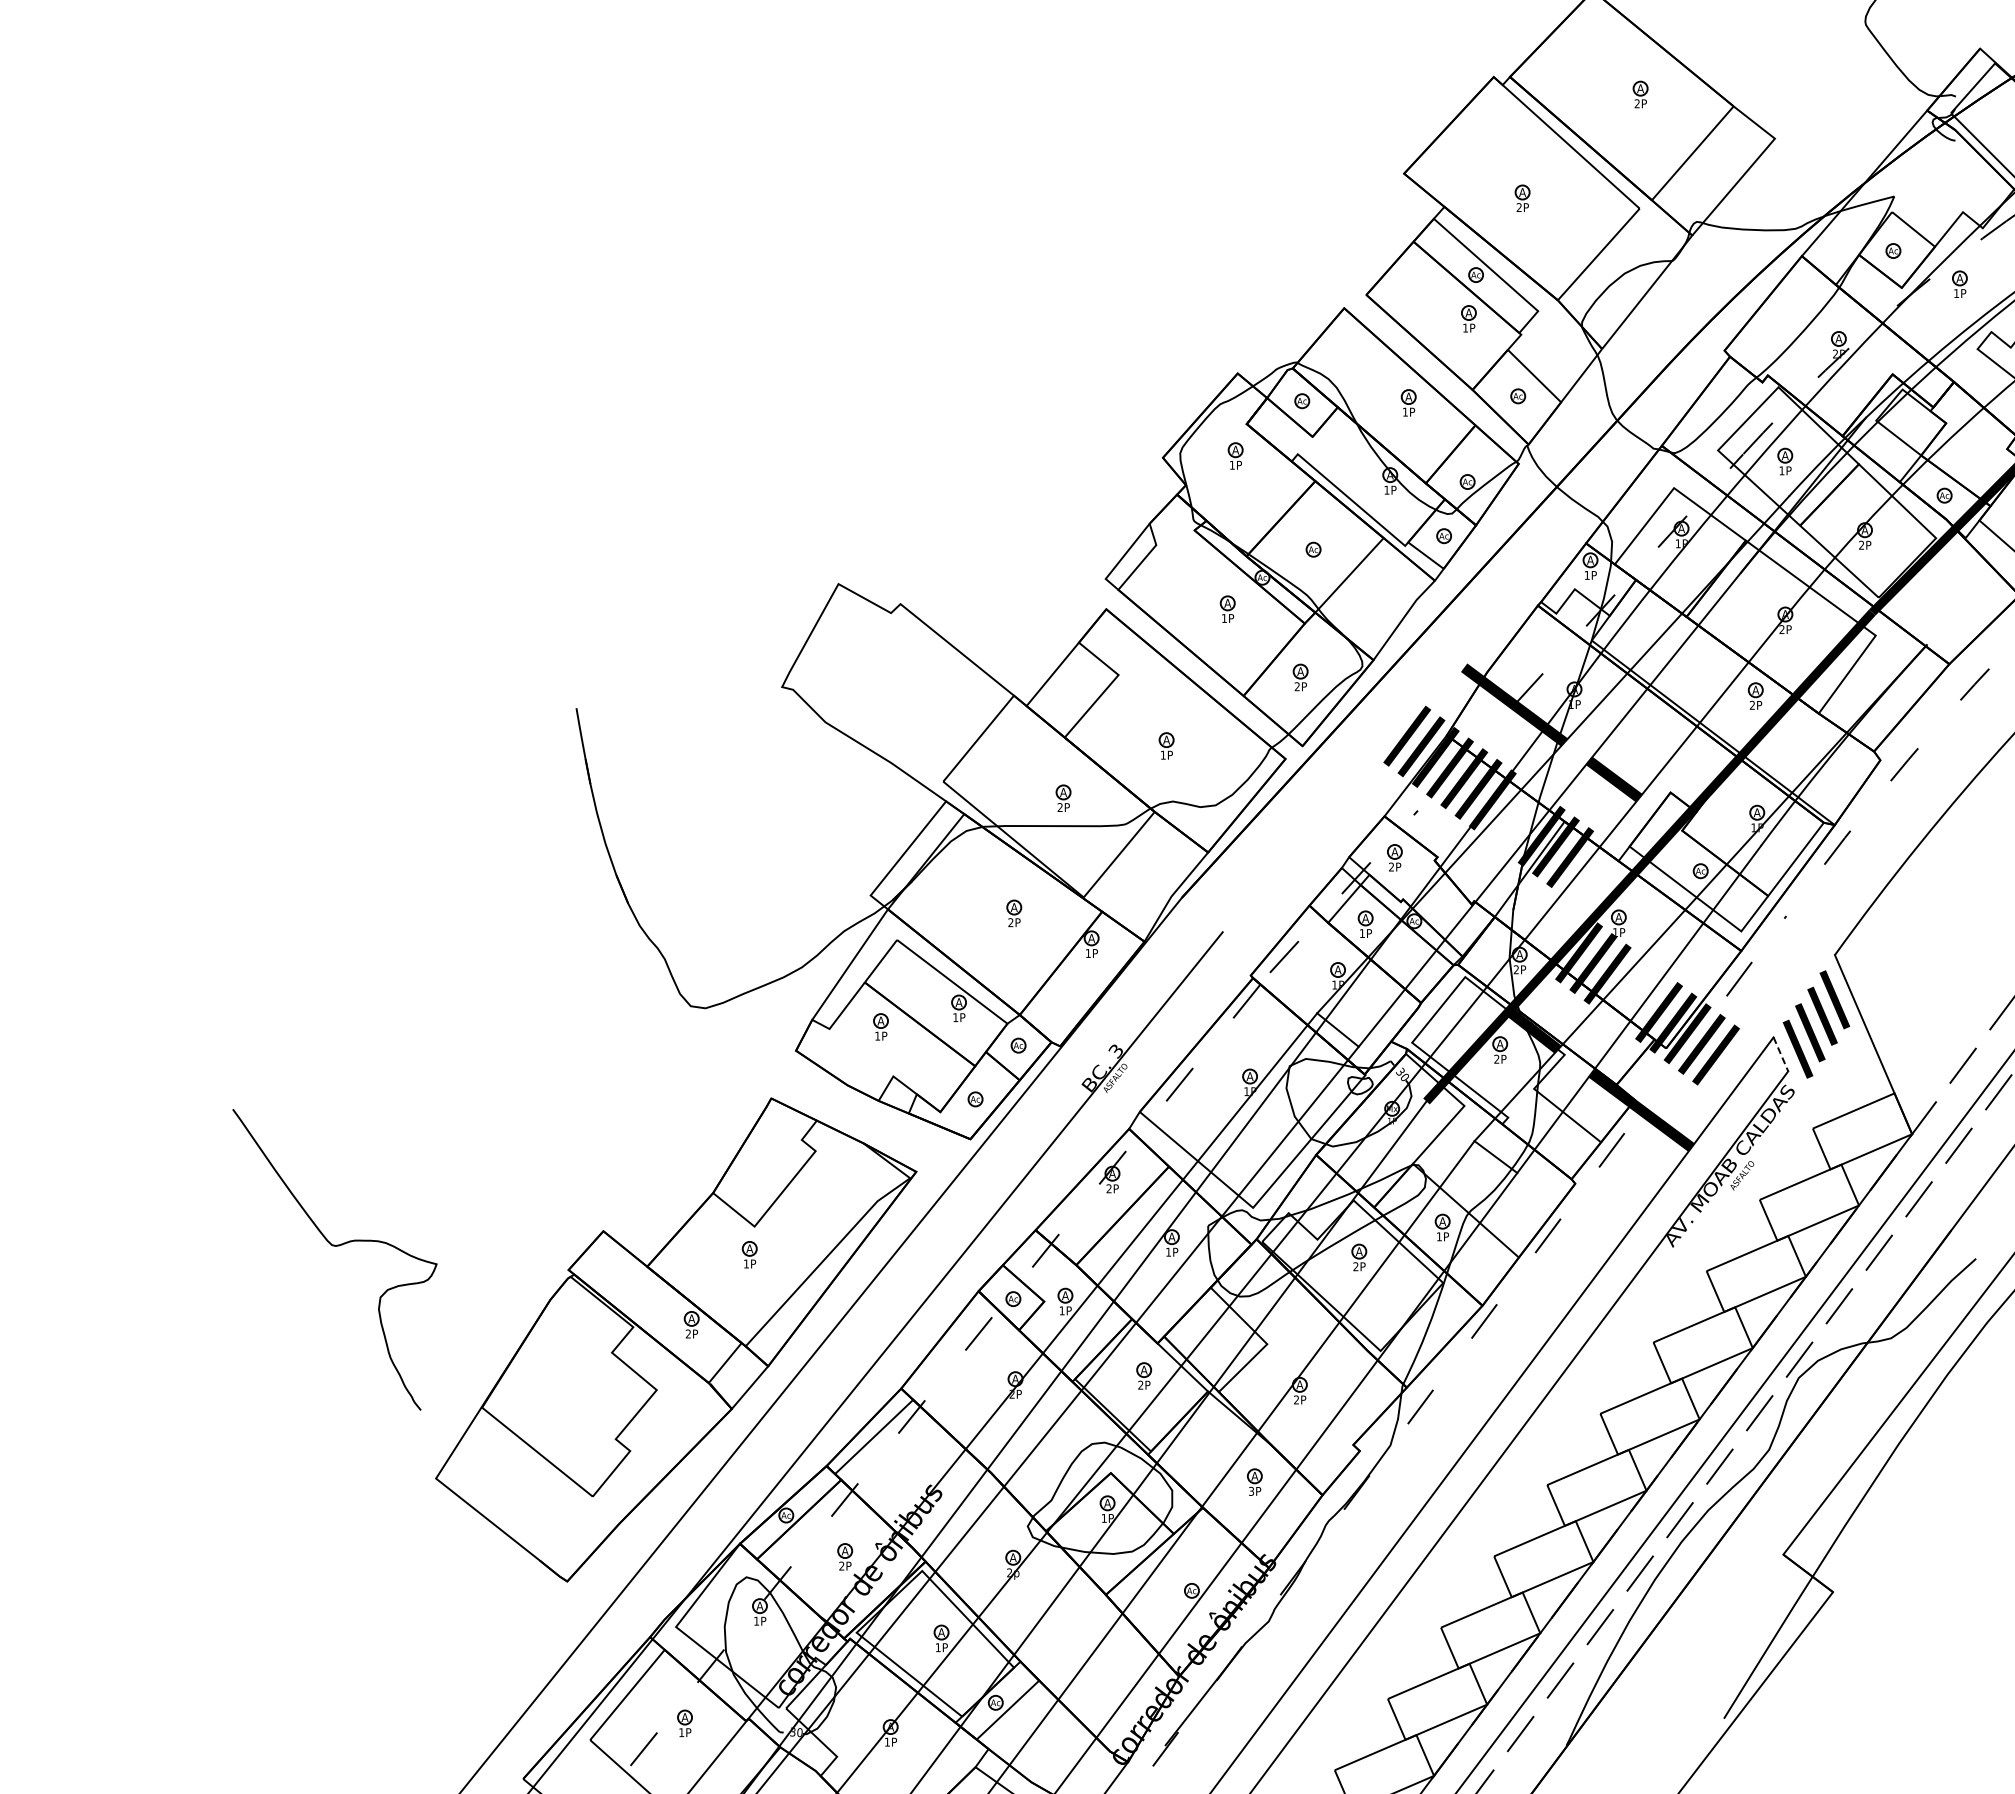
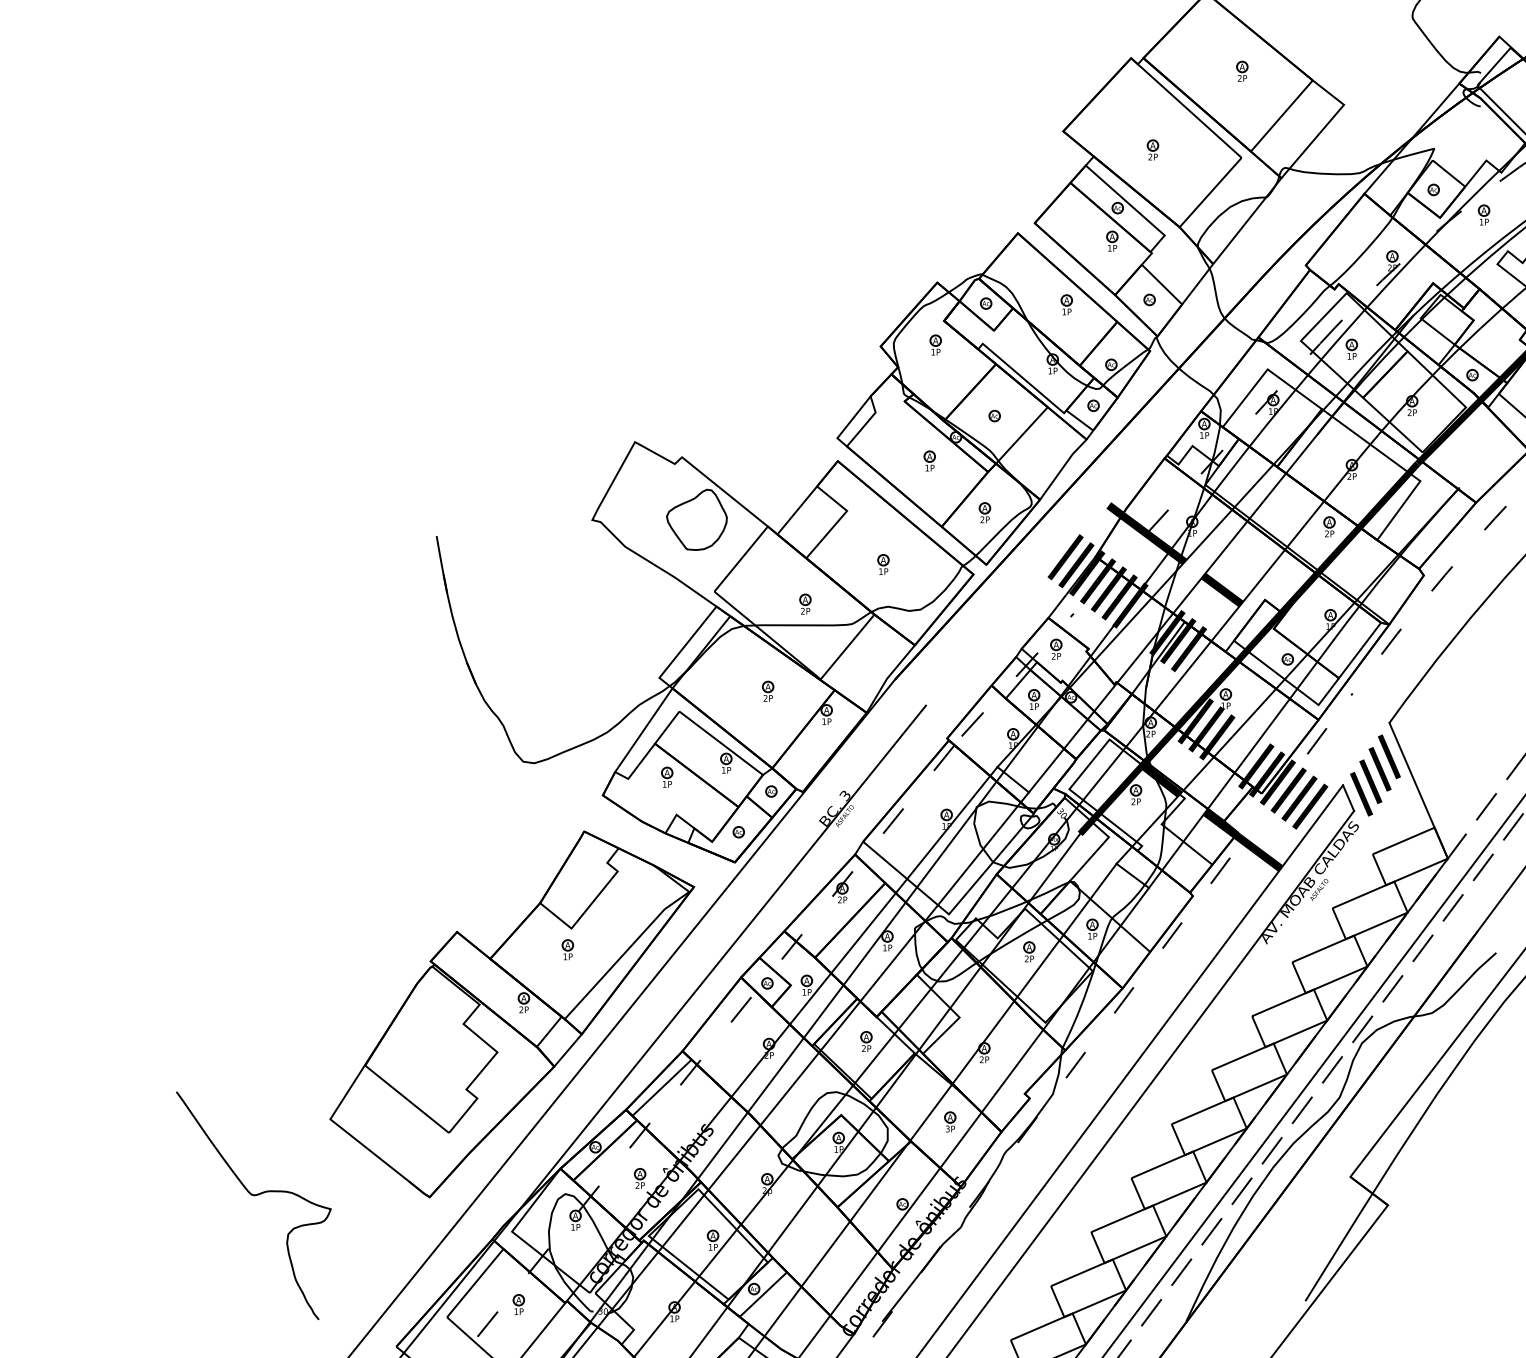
part: (919, 686) -> (696, 519), added
line: (1781, 1054) -> (1348, 798), dashed -> solid
line: (1730, 1065) -> (1310, 806), added
curve: (334, 1246) -> (253, 1195), moved

